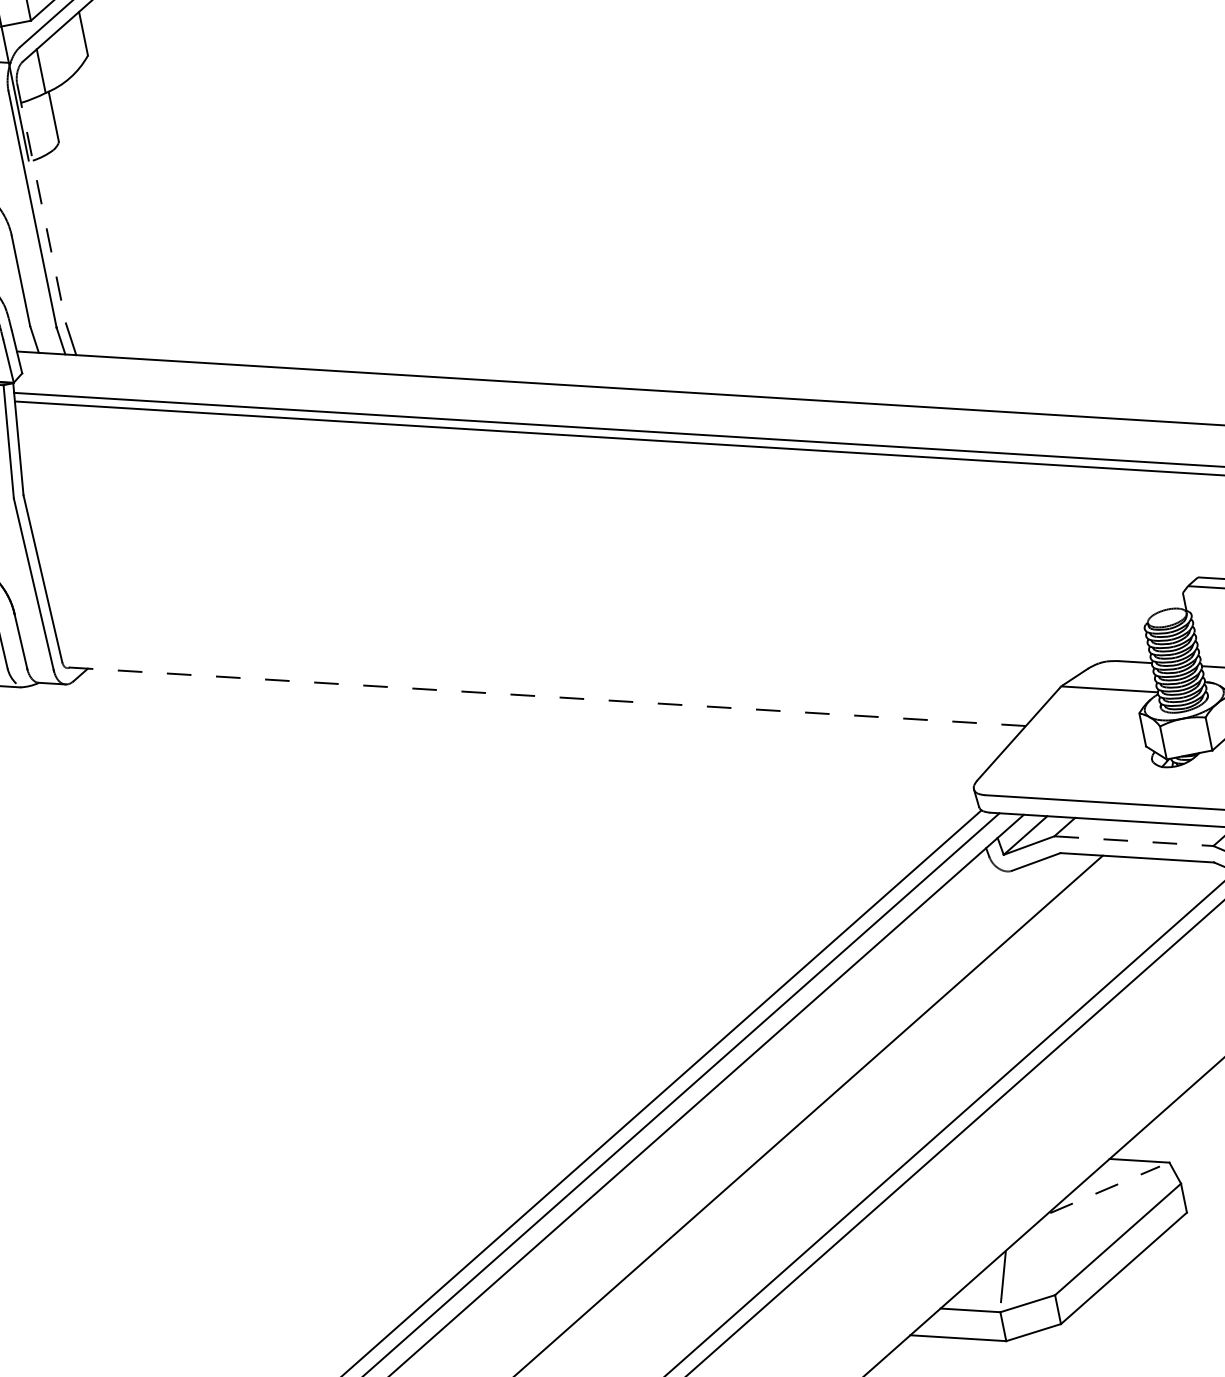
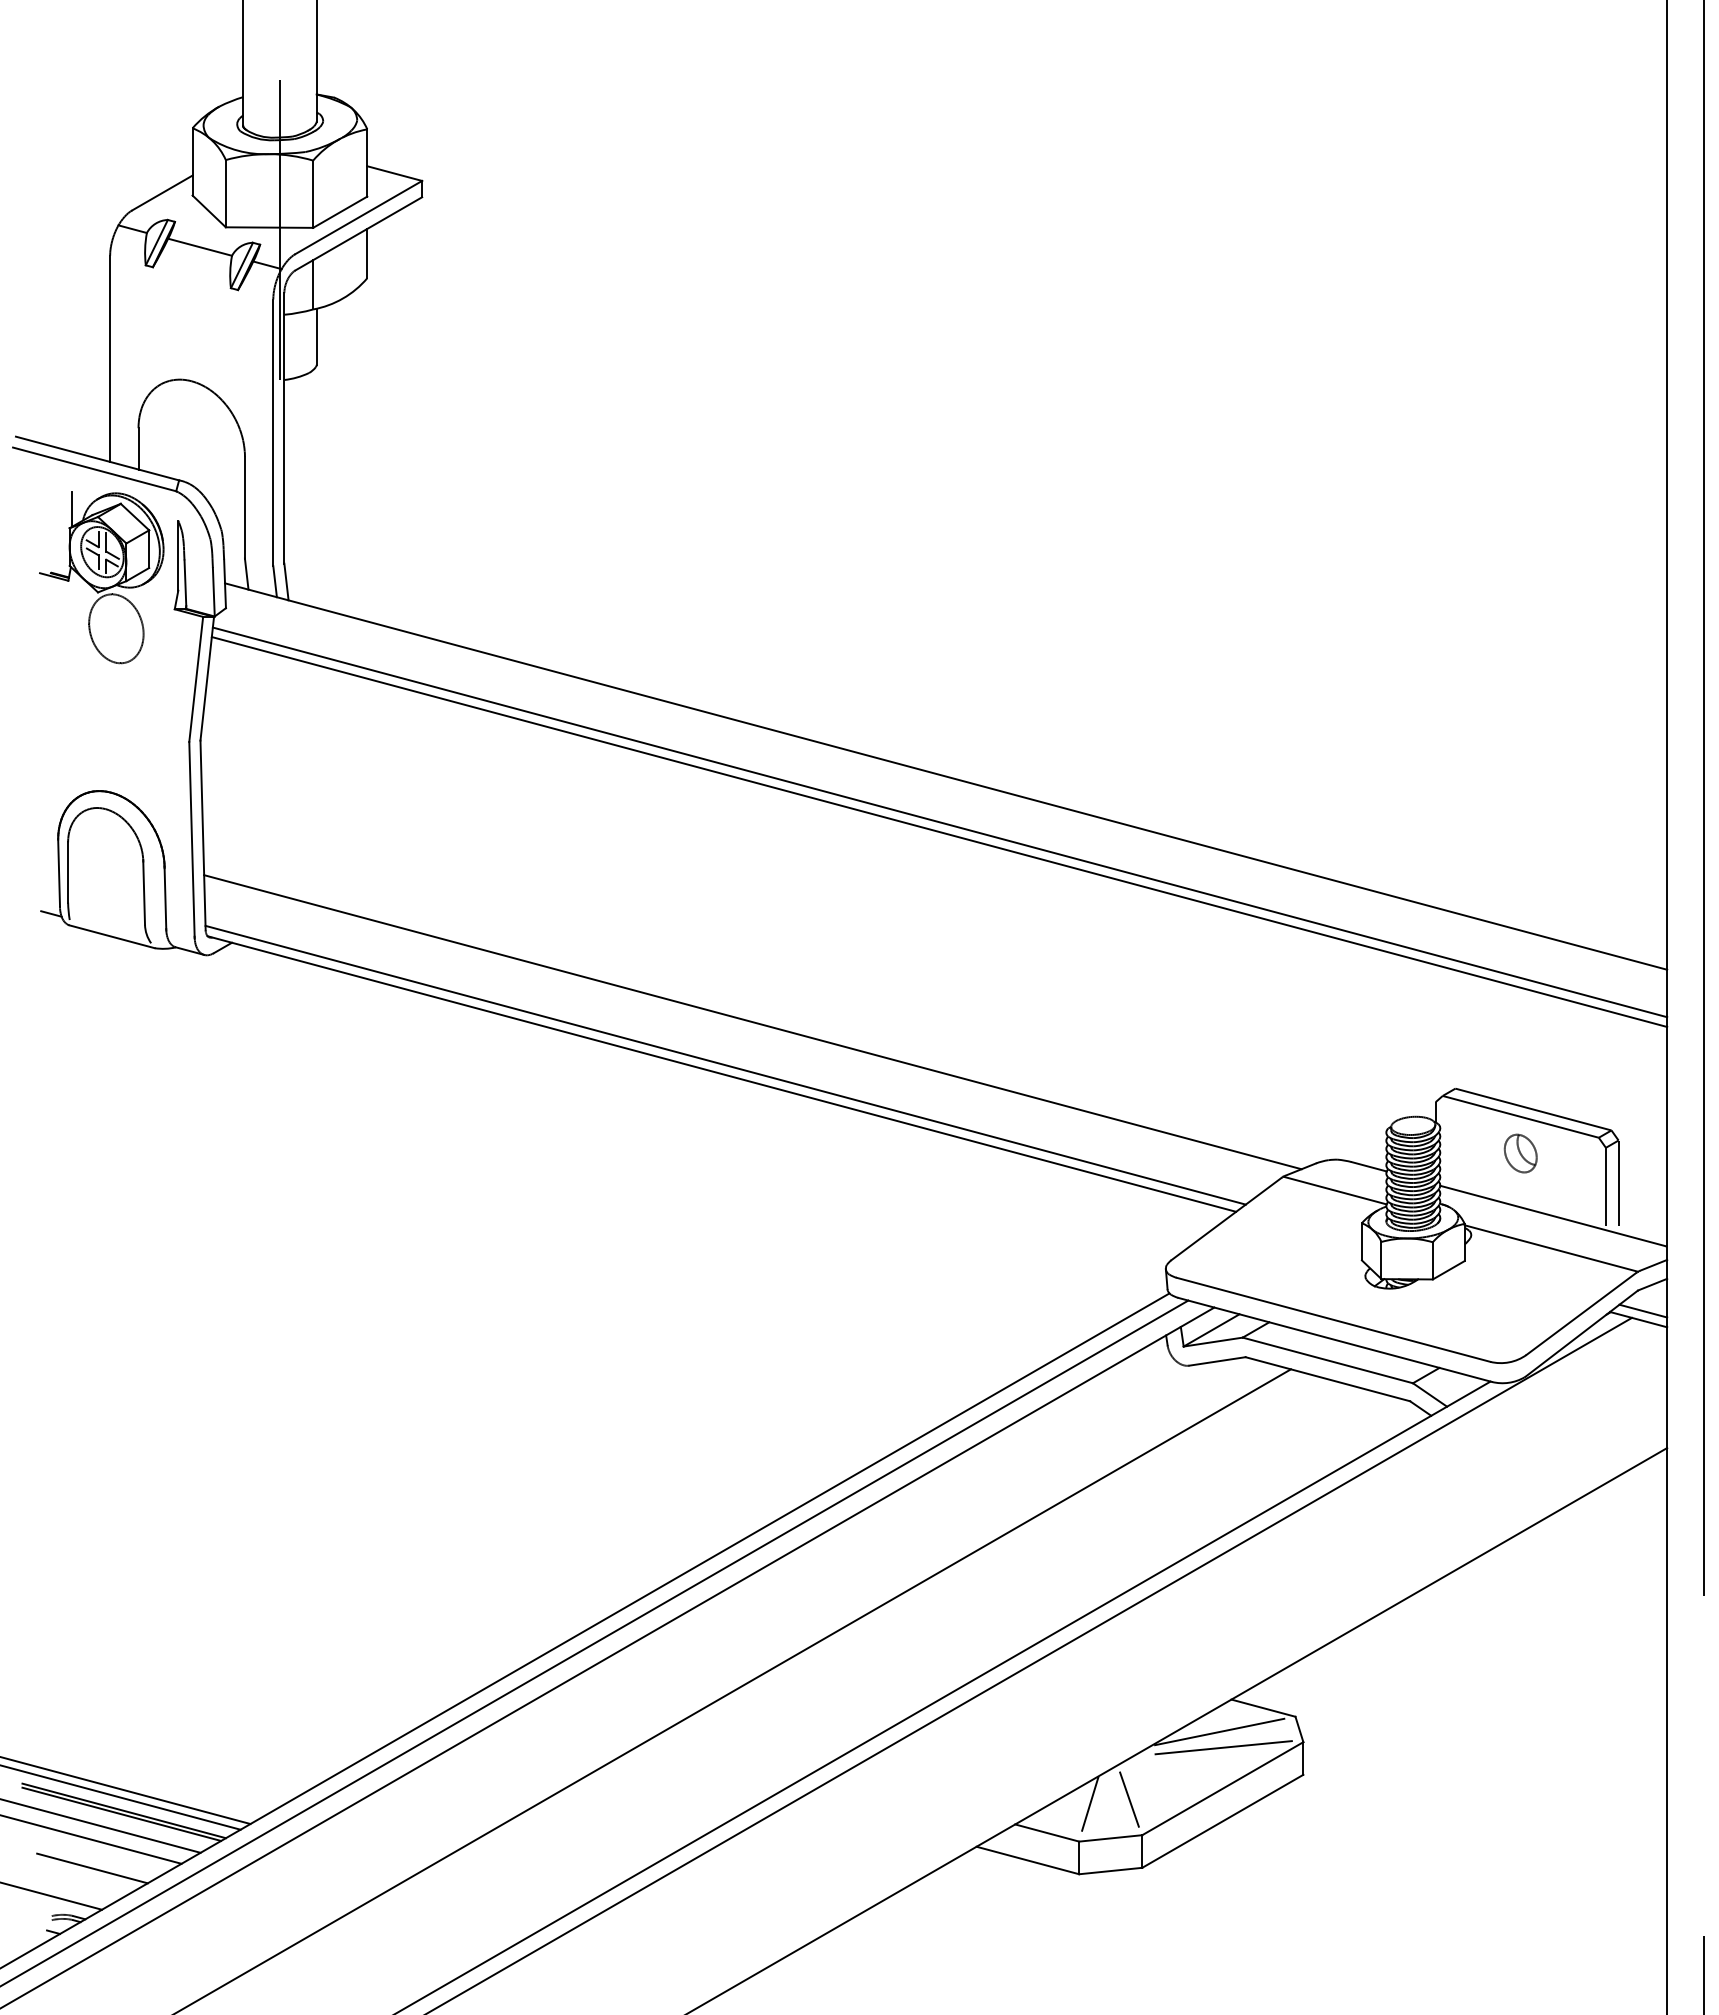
line: (41, 203) -> (284, 428), dashed -> solid
line: (563, 645) -> (752, 1022), added
line: (546, 687) -> (725, 1064), added
line: (545, 696) -> (721, 1073), dashed -> solid
line: (1134, 841) -> (1328, 1360), dashed -> solid
line: (1104, 1189) -> (1219, 1731), dashed -> solid
line: (1111, 1202) -> (1223, 1747), added
line: (1037, 1265) -> (1129, 1799), added

